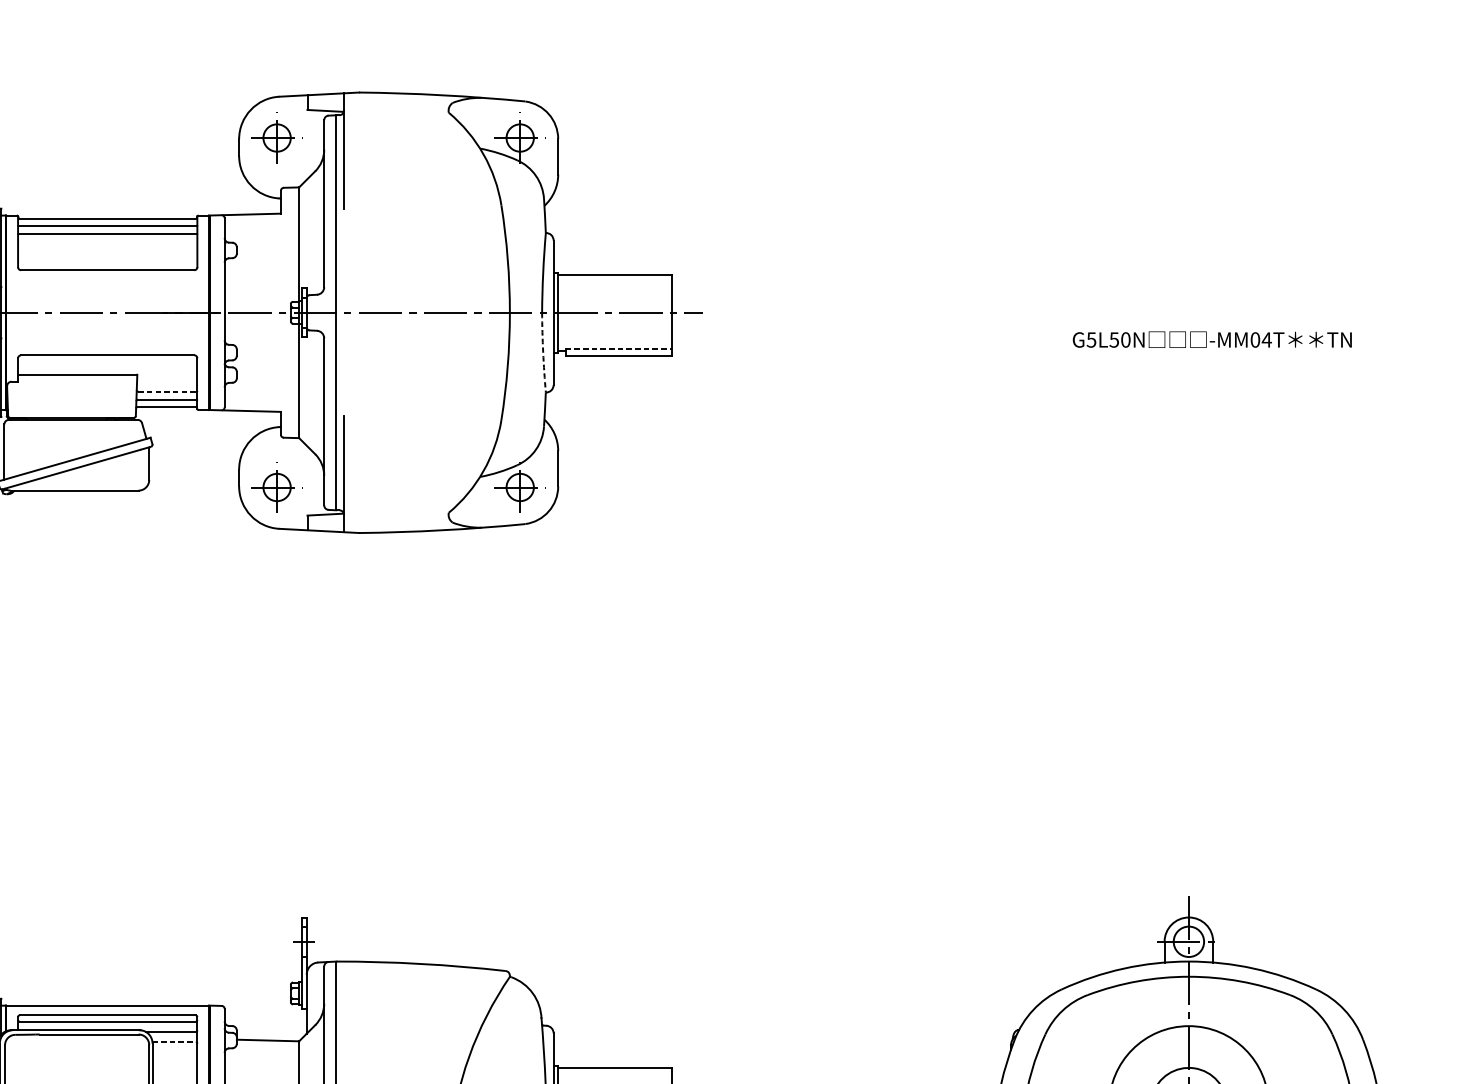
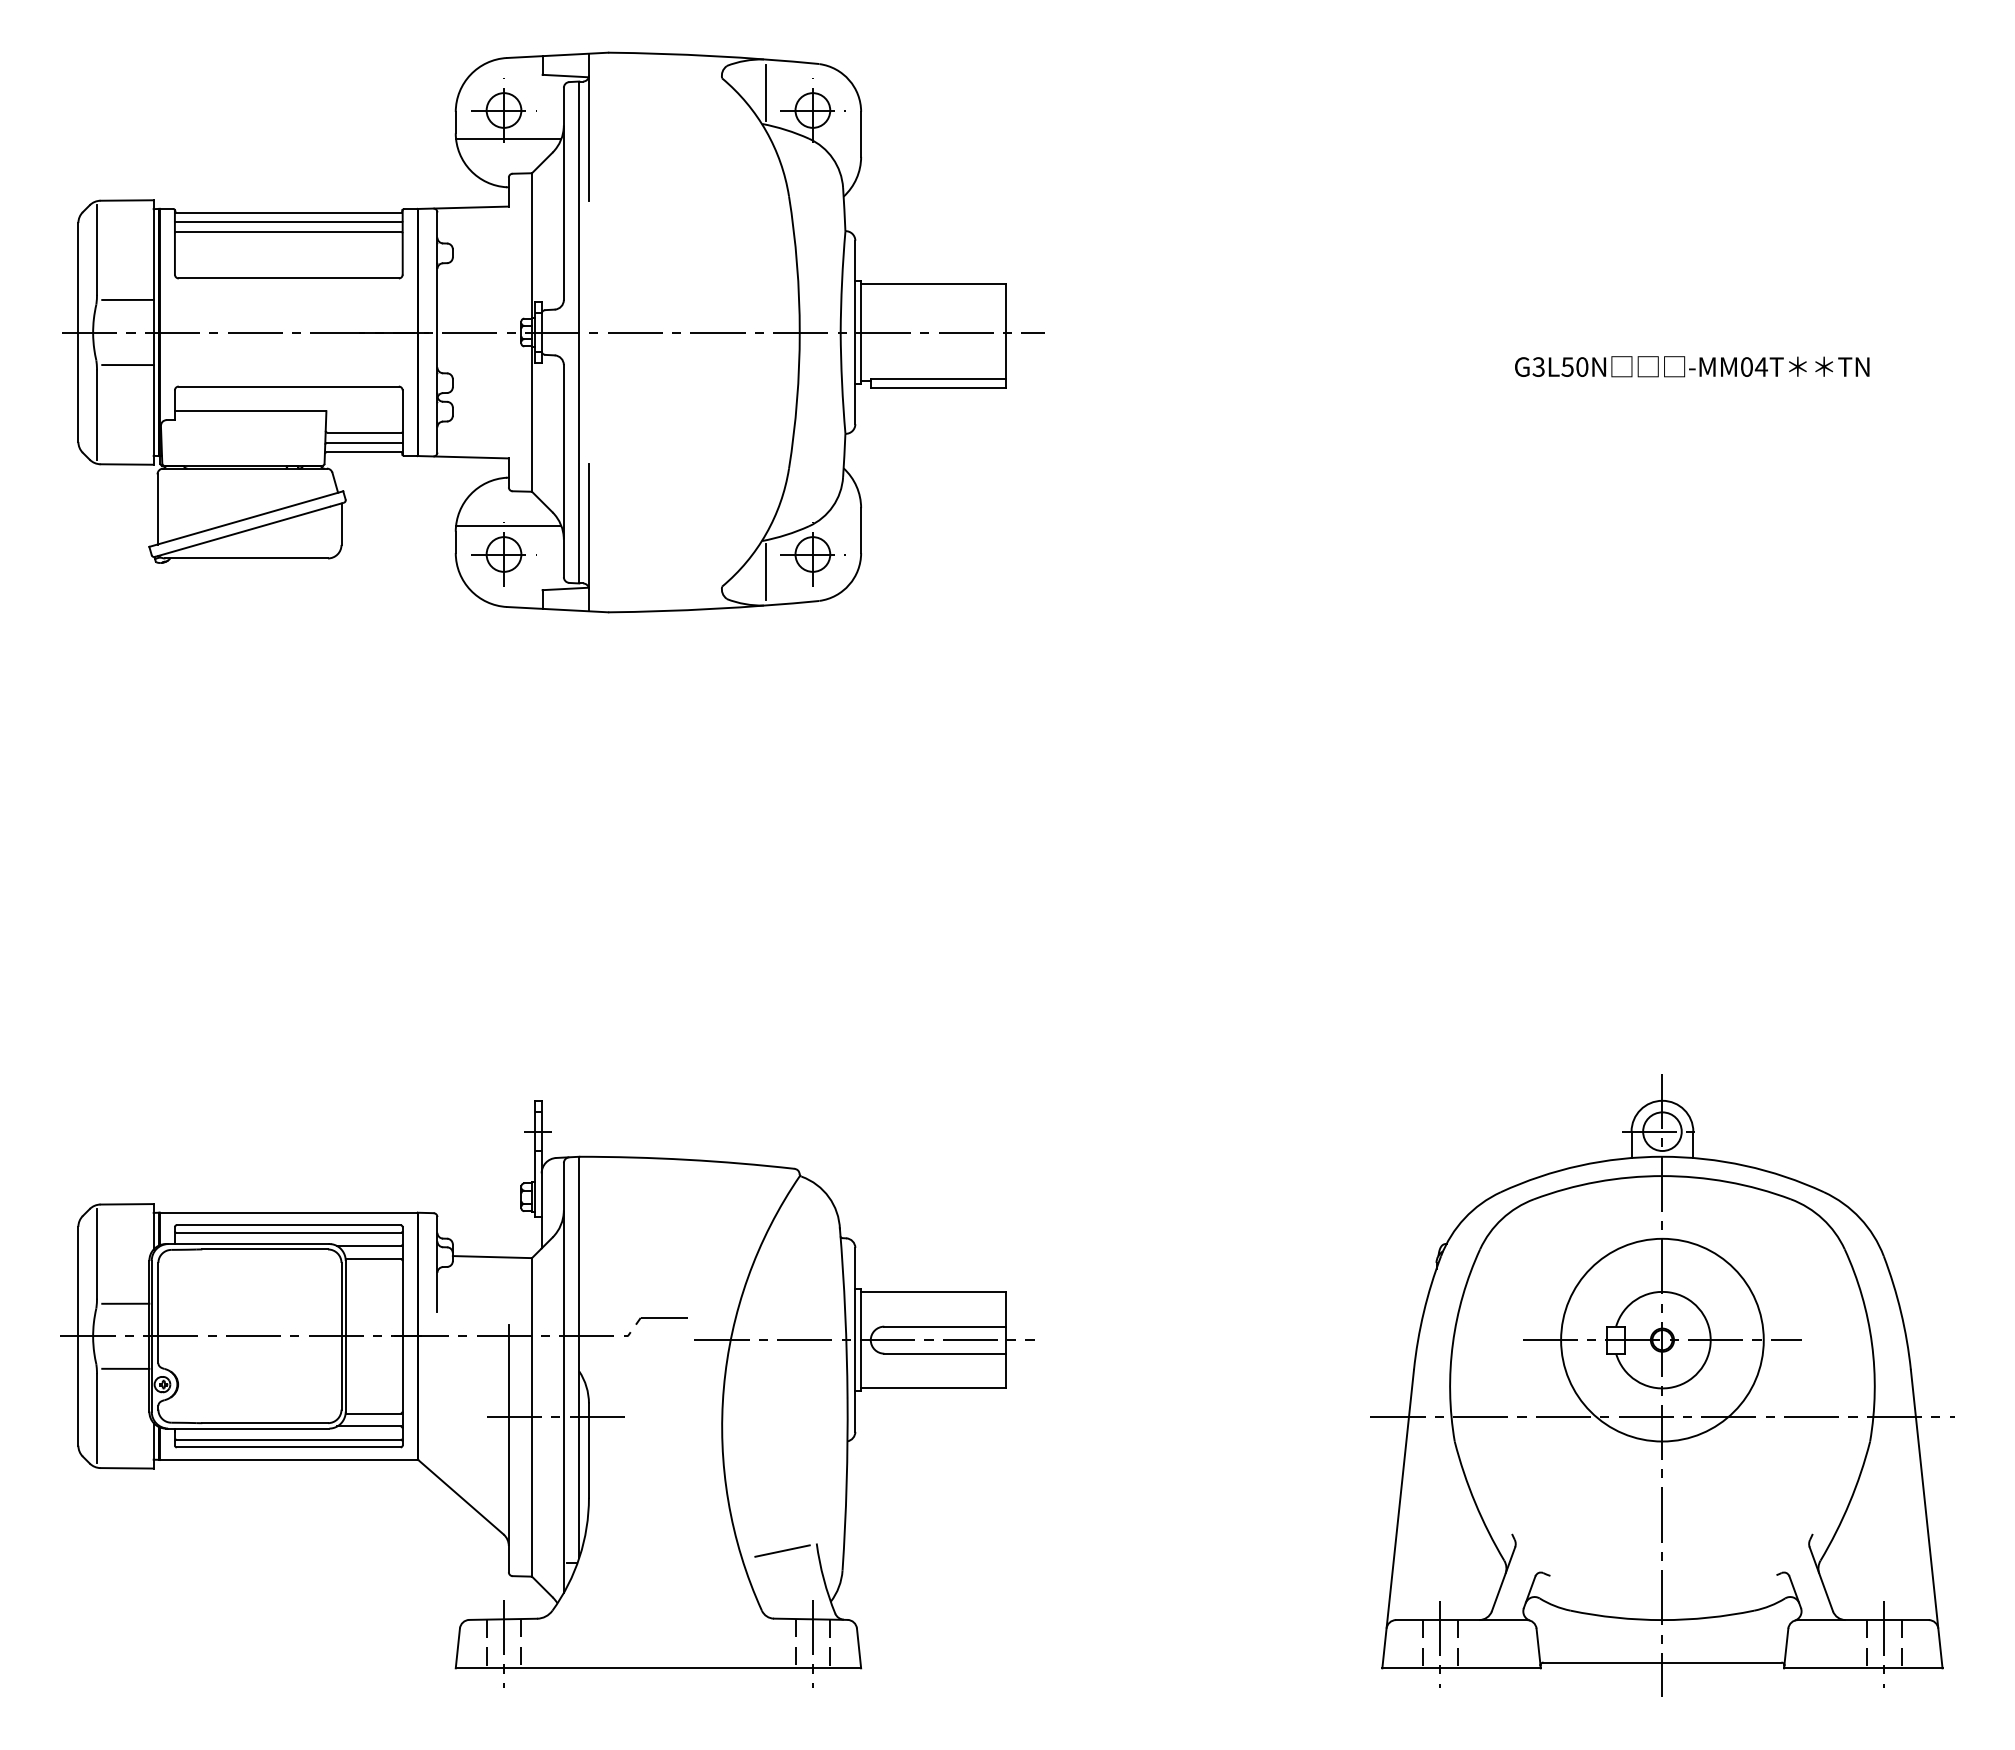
line: (482, 123) -> (765, 92), added
line: (280, 160) -> (508, 139), added
text: (1091, 339) -> (1538, 366), G5L50N -> G3L50N
line: (619, 348) -> (938, 378), dashed -> solid
arc: (543, 352) -> (842, 383), dashed -> solid
line: (168, 391) -> (365, 432), dashed -> solid
line: (280, 464) -> (508, 525), added
line: (482, 500) -> (765, 571), added
line: (174, 1042) -> (373, 1259), dashed -> solid

